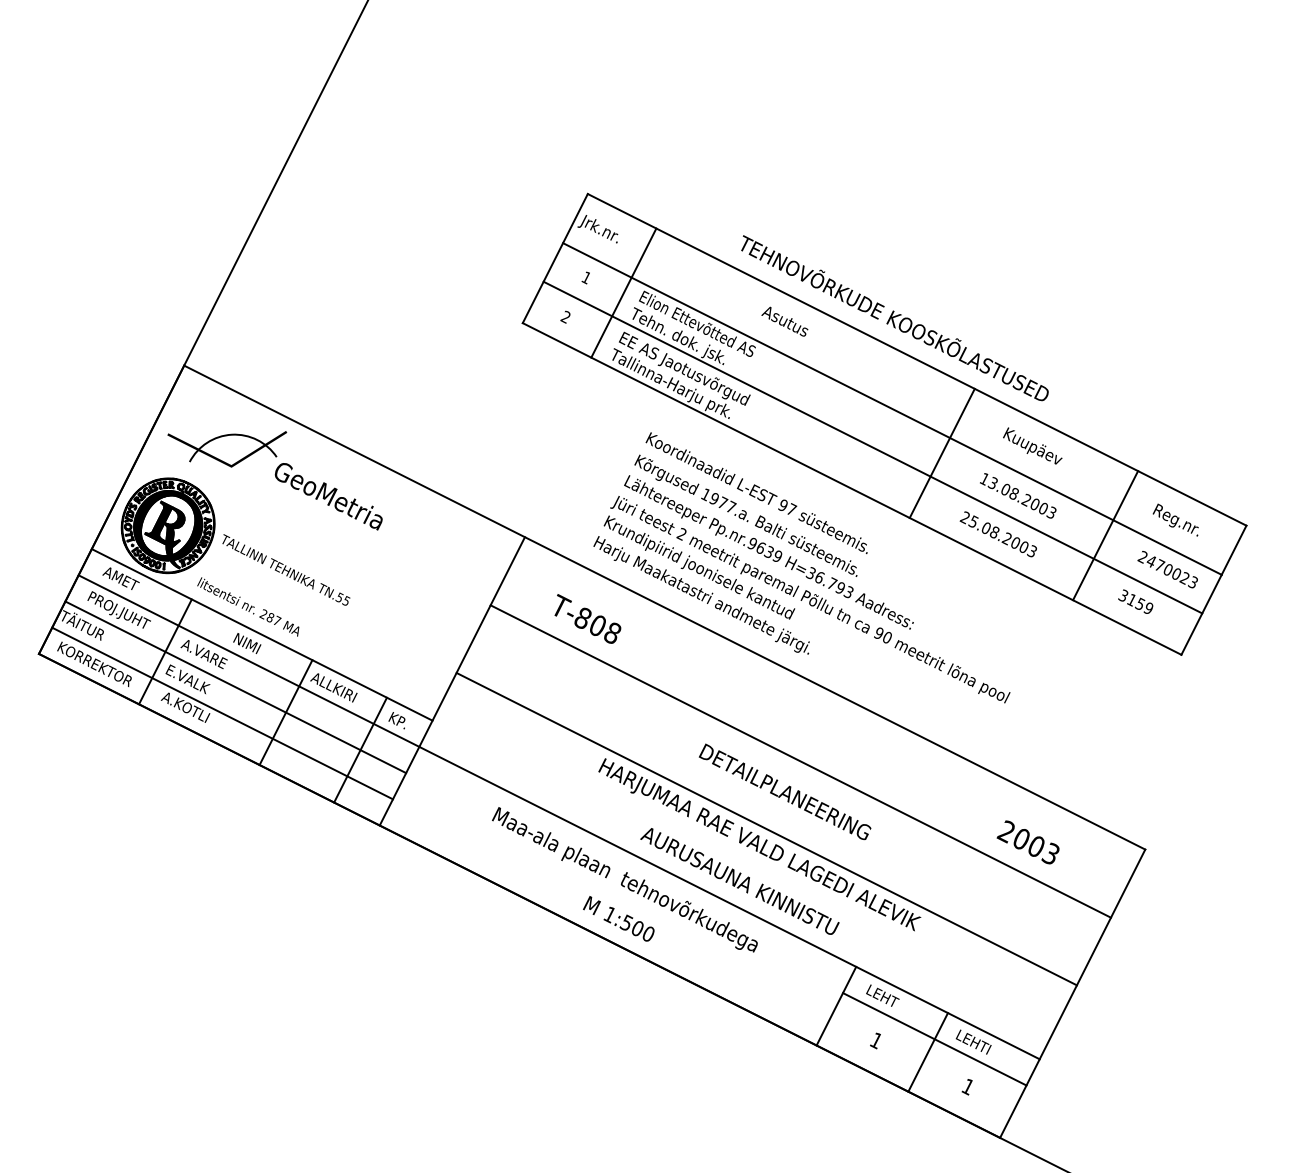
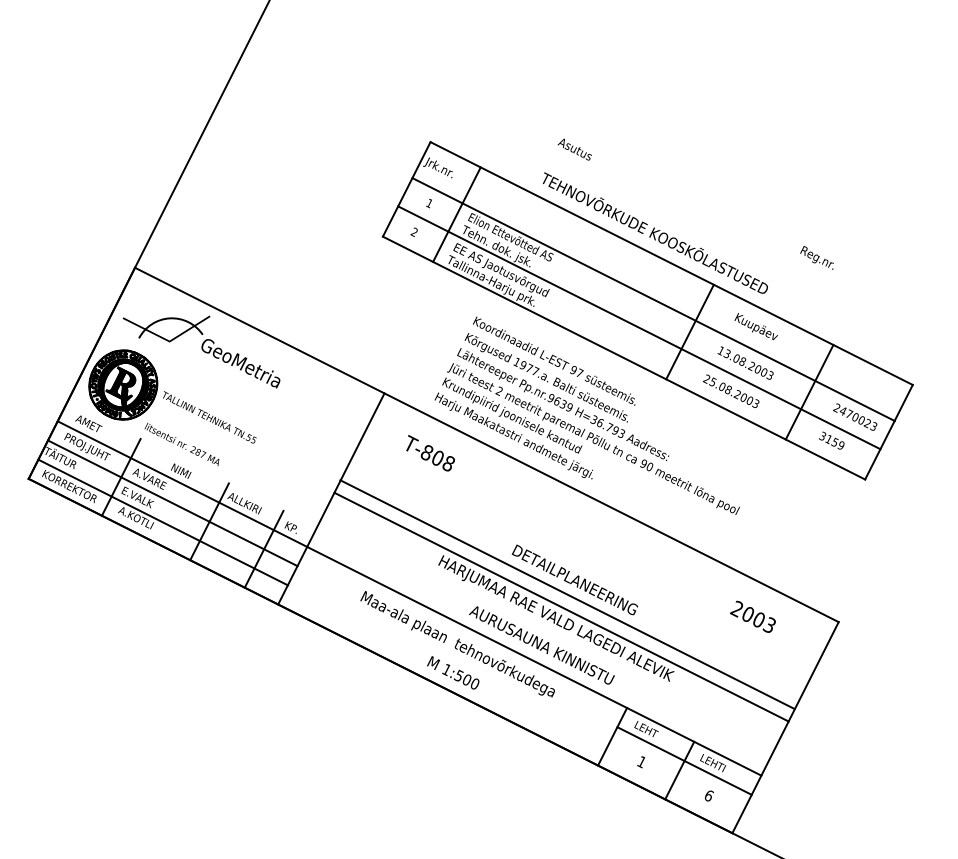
text: (784, 321) -> (574, 149), moved
text: (1175, 519) -> (816, 257), moved
line: (261, 634) -> (191, 464), removed
line: (800, 761) -> (567, 594), moved
text: (967, 1087) -> (708, 796), 1 -> 6

